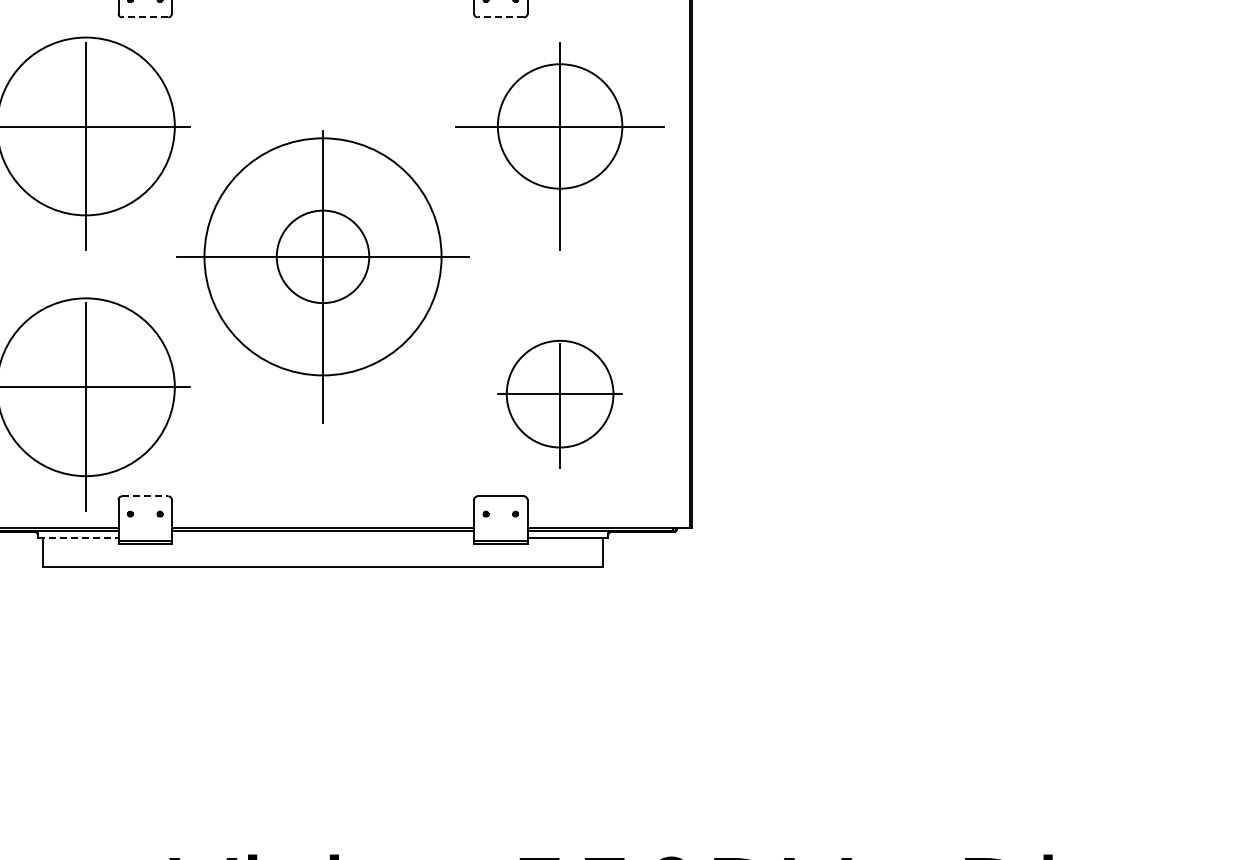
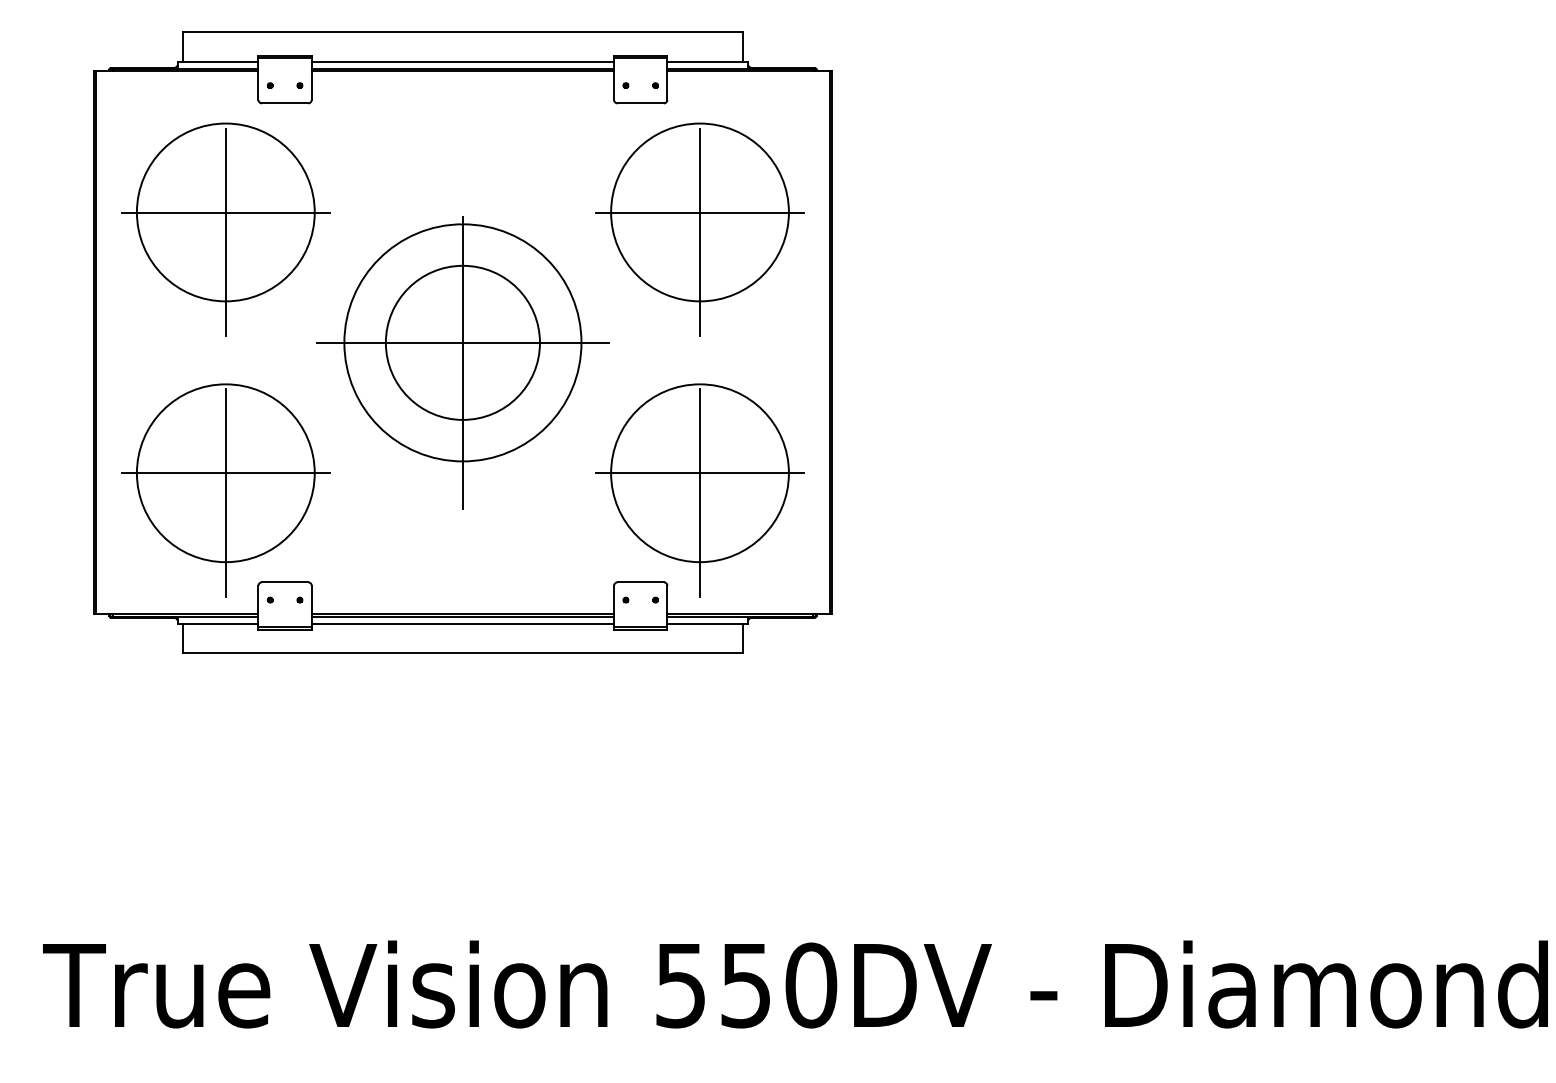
line: (144, 17) -> (284, 103), dashed -> solid
line: (500, 17) -> (640, 103), dashed -> solid
circle: (559, 126) -> (699, 212), size x1.43
circle: (322, 256) -> (462, 342), size x1.67
part: (559, 404) -> (699, 490), size x1.67
line: (145, 496) -> (285, 582), dashed -> solid
line: (78, 537) -> (218, 623), dashed -> solid
line: (322, 537) -> (462, 623), added

